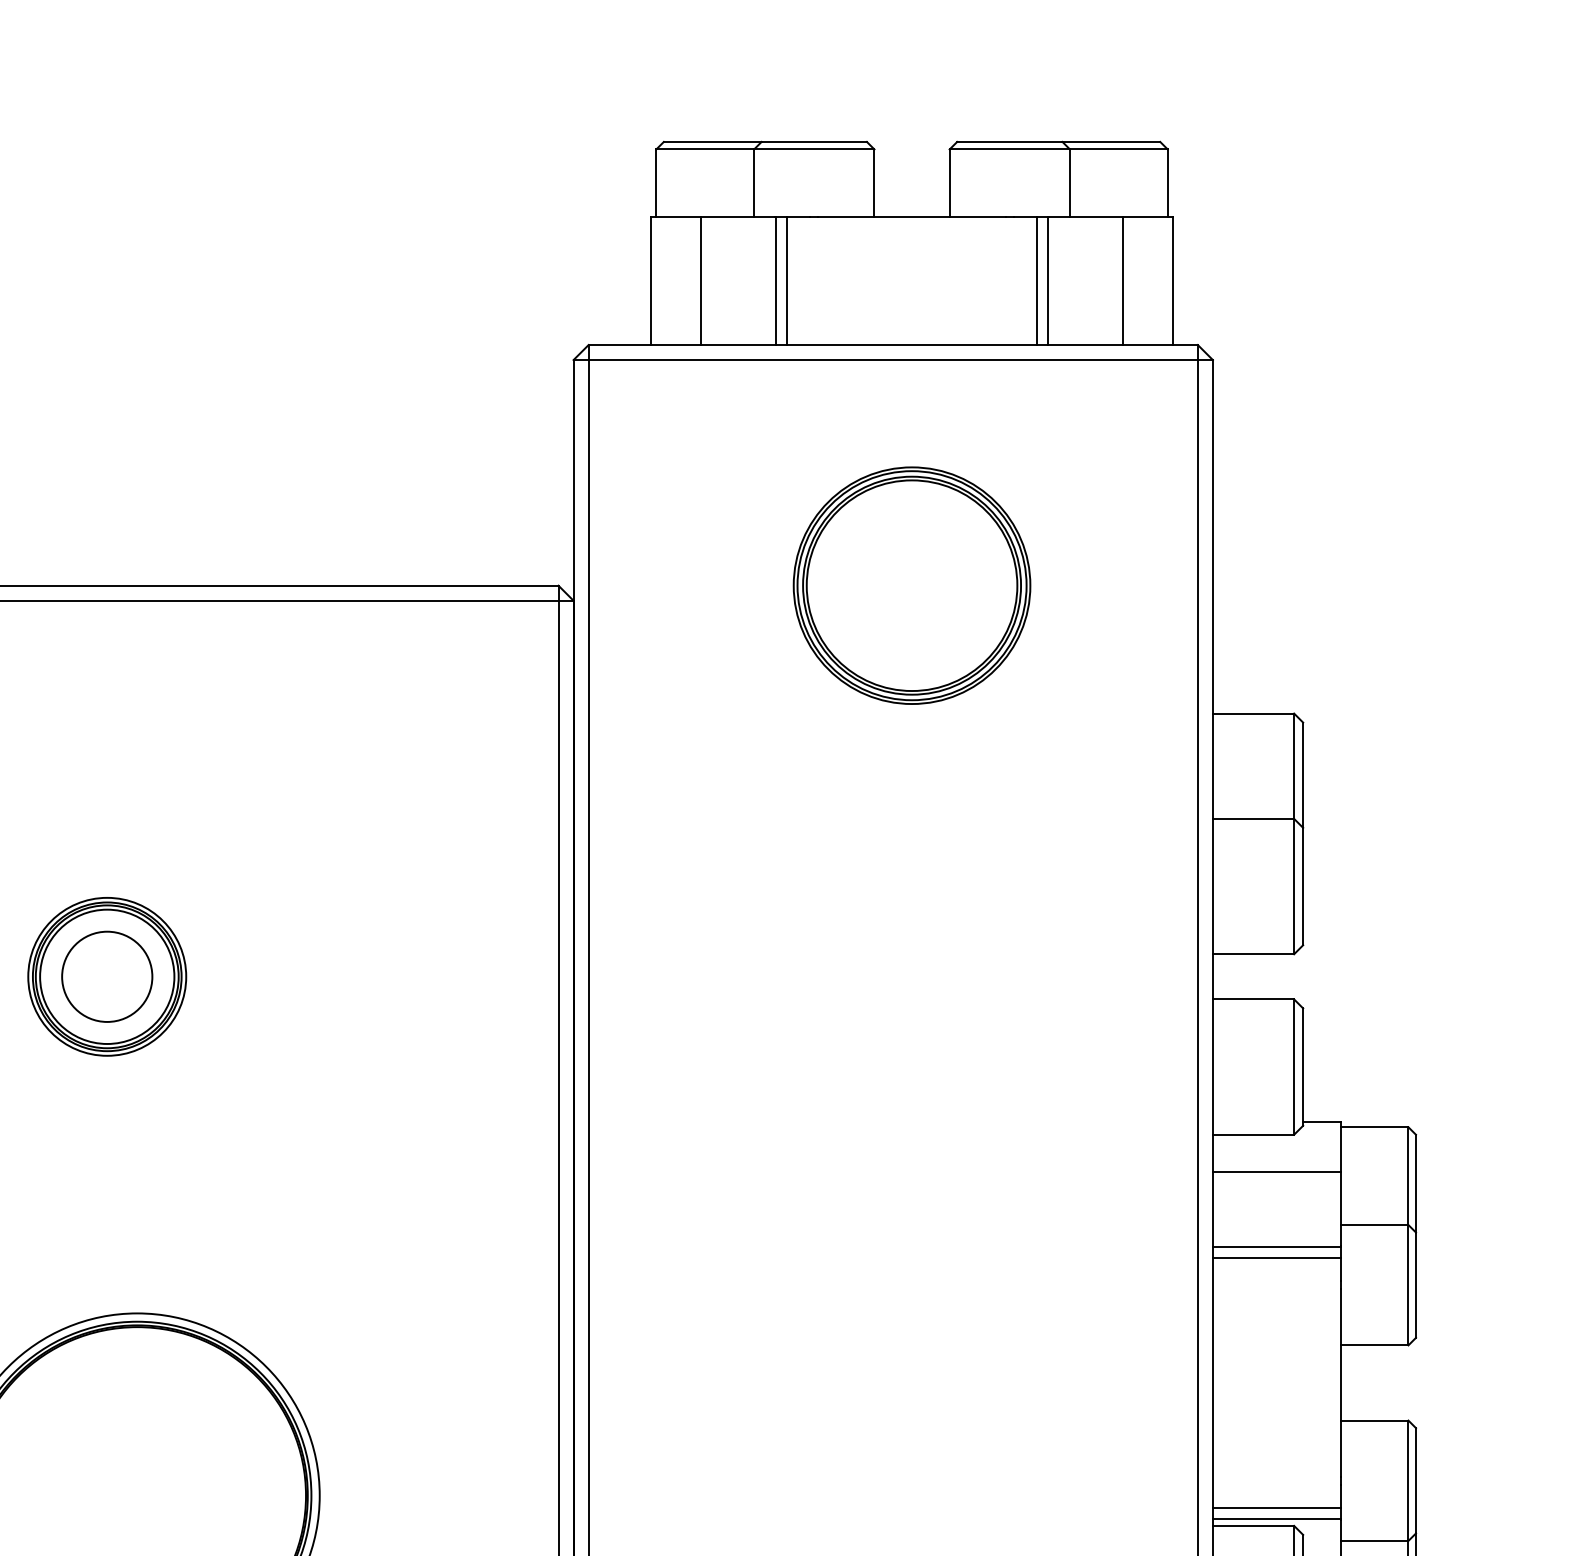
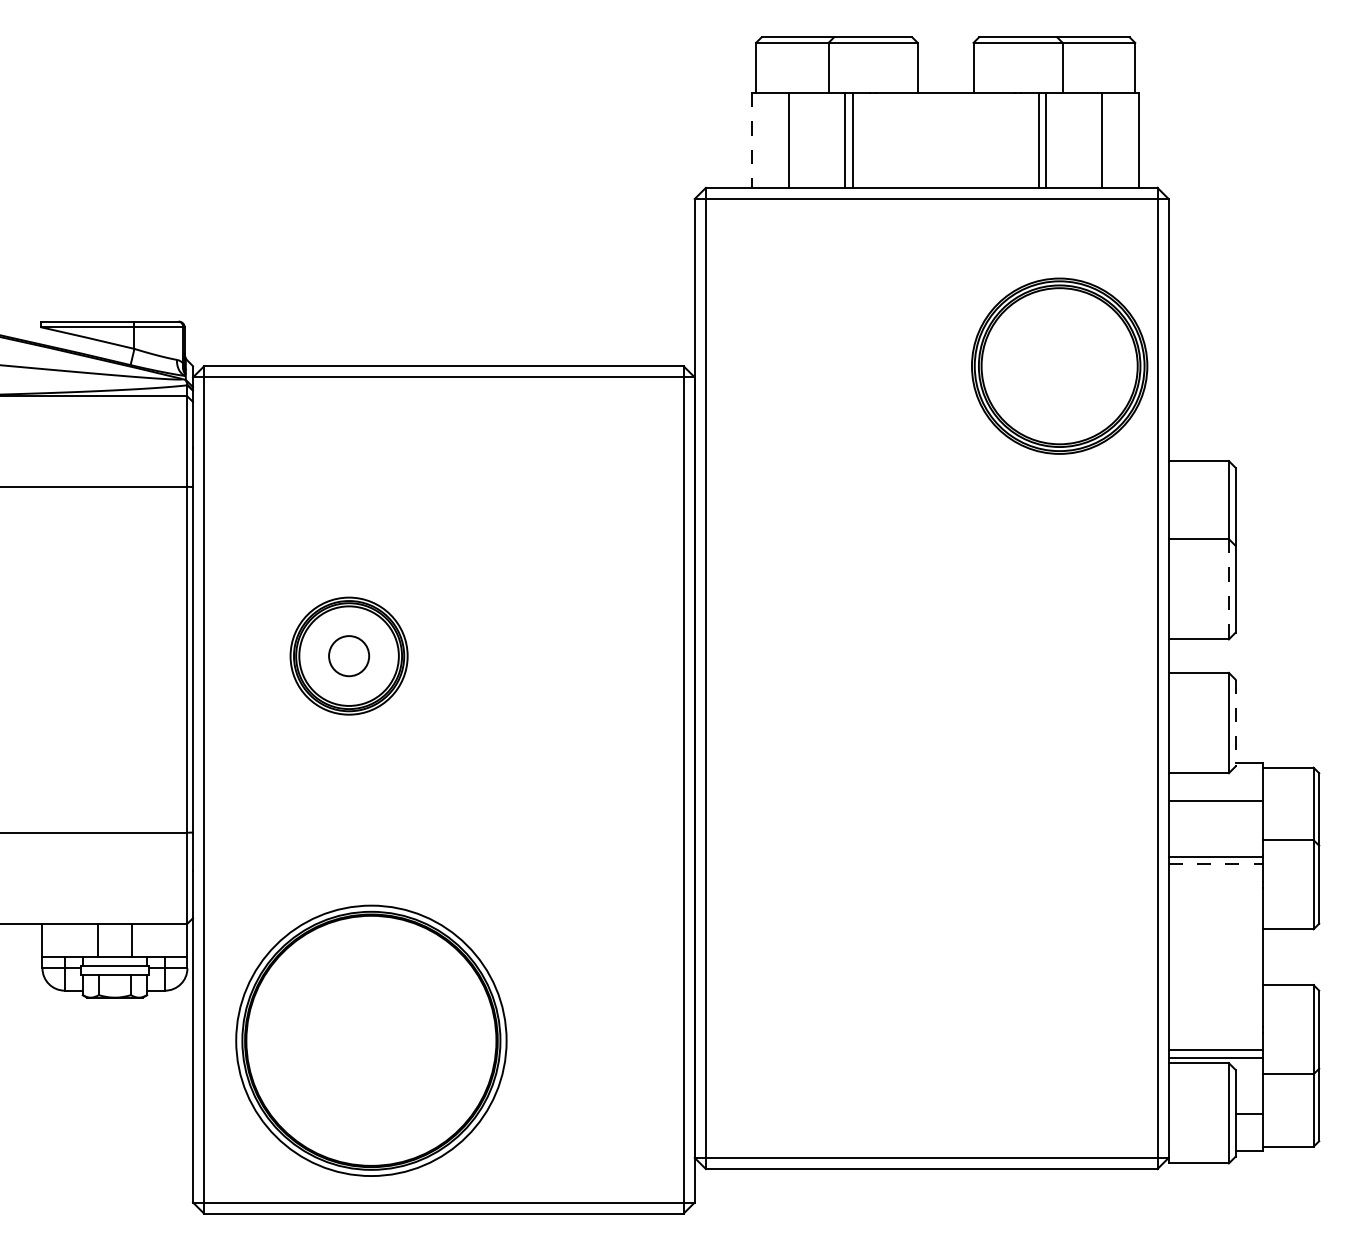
line: (650, 281) -> (751, 140), solid -> dashed
part: (911, 584) -> (1059, 365), moved
line: (1293, 886) -> (1228, 589), solid -> dashed
circle: (106, 975) -> (348, 655), size x0.6
line: (1303, 1067) -> (1235, 723), solid -> dashed
line: (1277, 1257) -> (1216, 864), solid -> dashed

